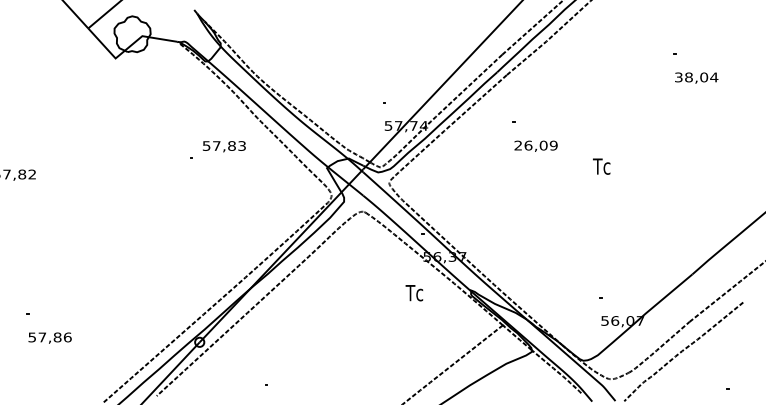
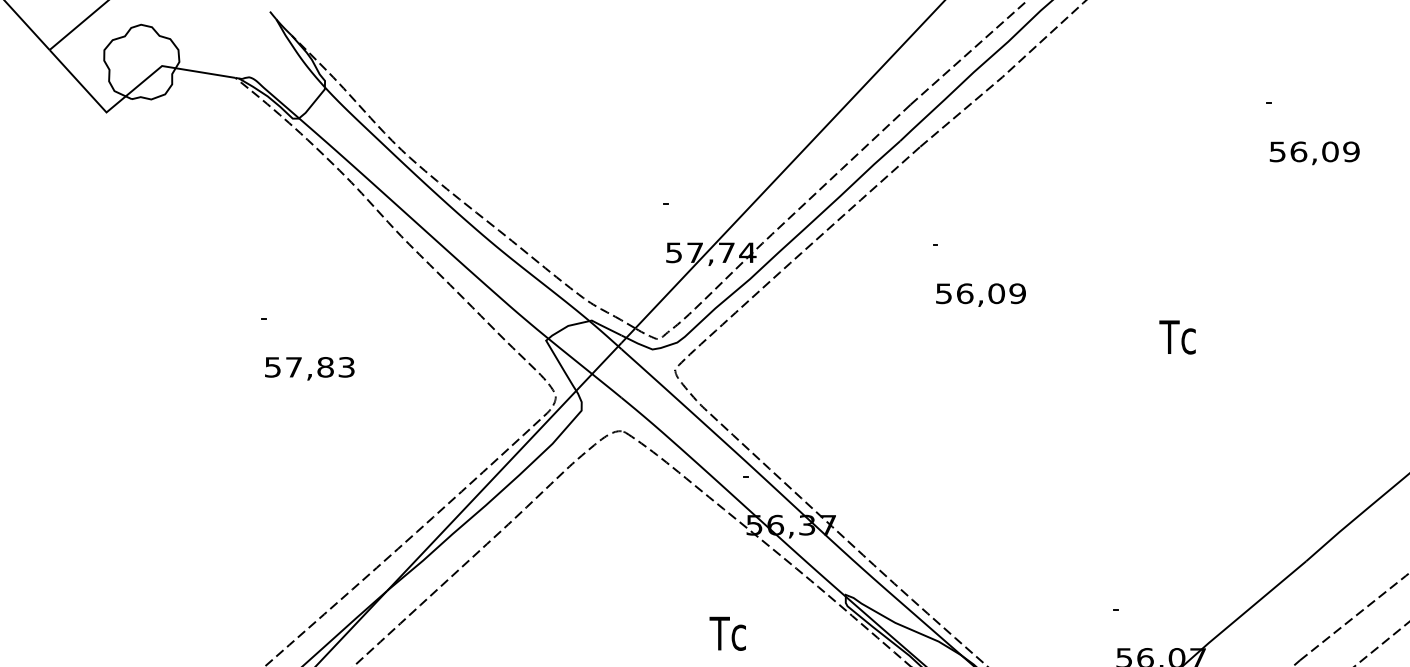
text: (696, 77) -> (1314, 152), 38,04 -> 56,09
text: (517, 145) -> (942, 293), 26,09 -> 56,09
text: (224, 146) -> (310, 368), moved
text: (601, 166) -> (1177, 337), moved
text: (414, 293) -> (728, 634), moved

